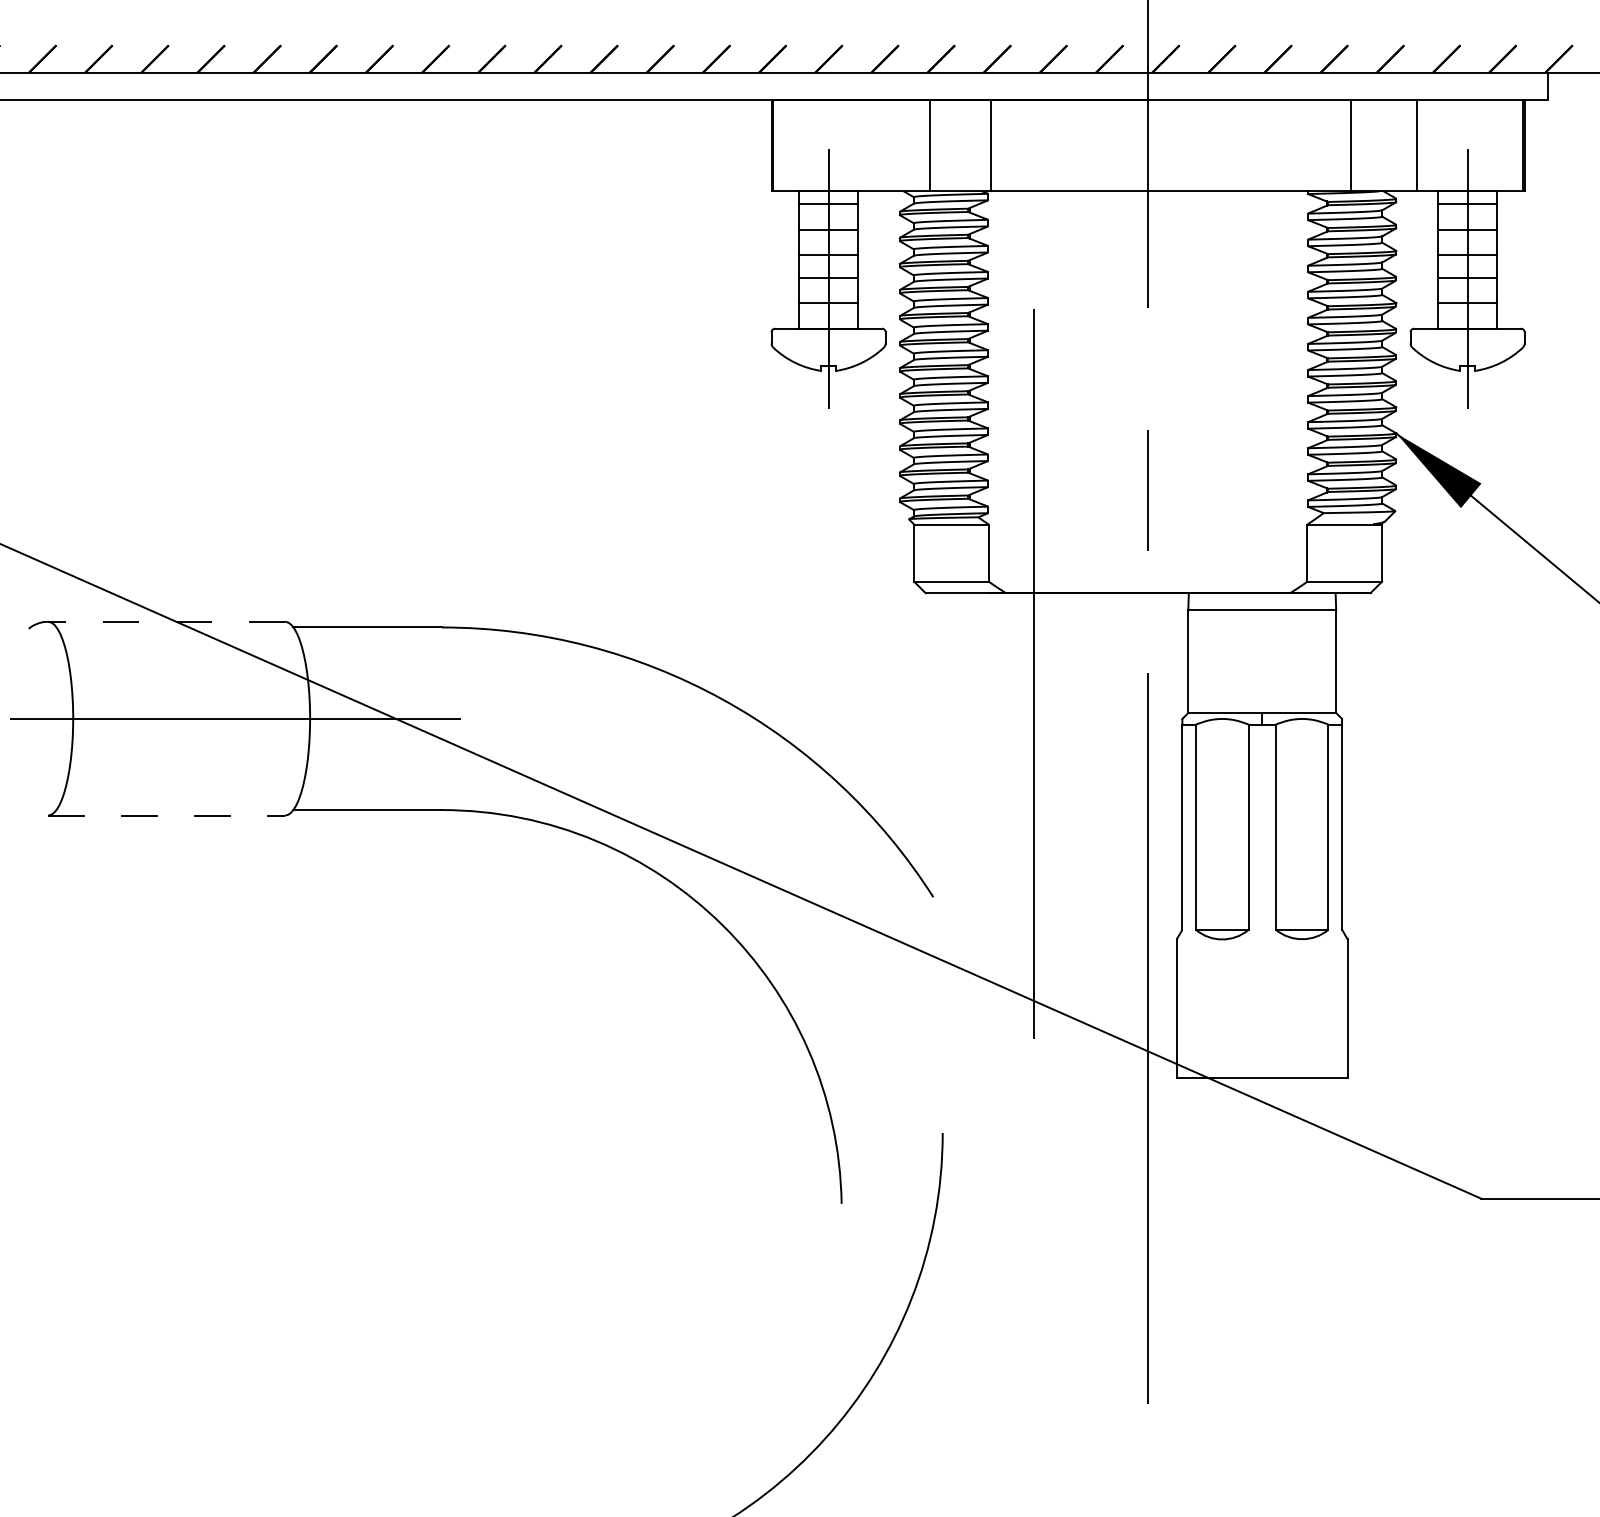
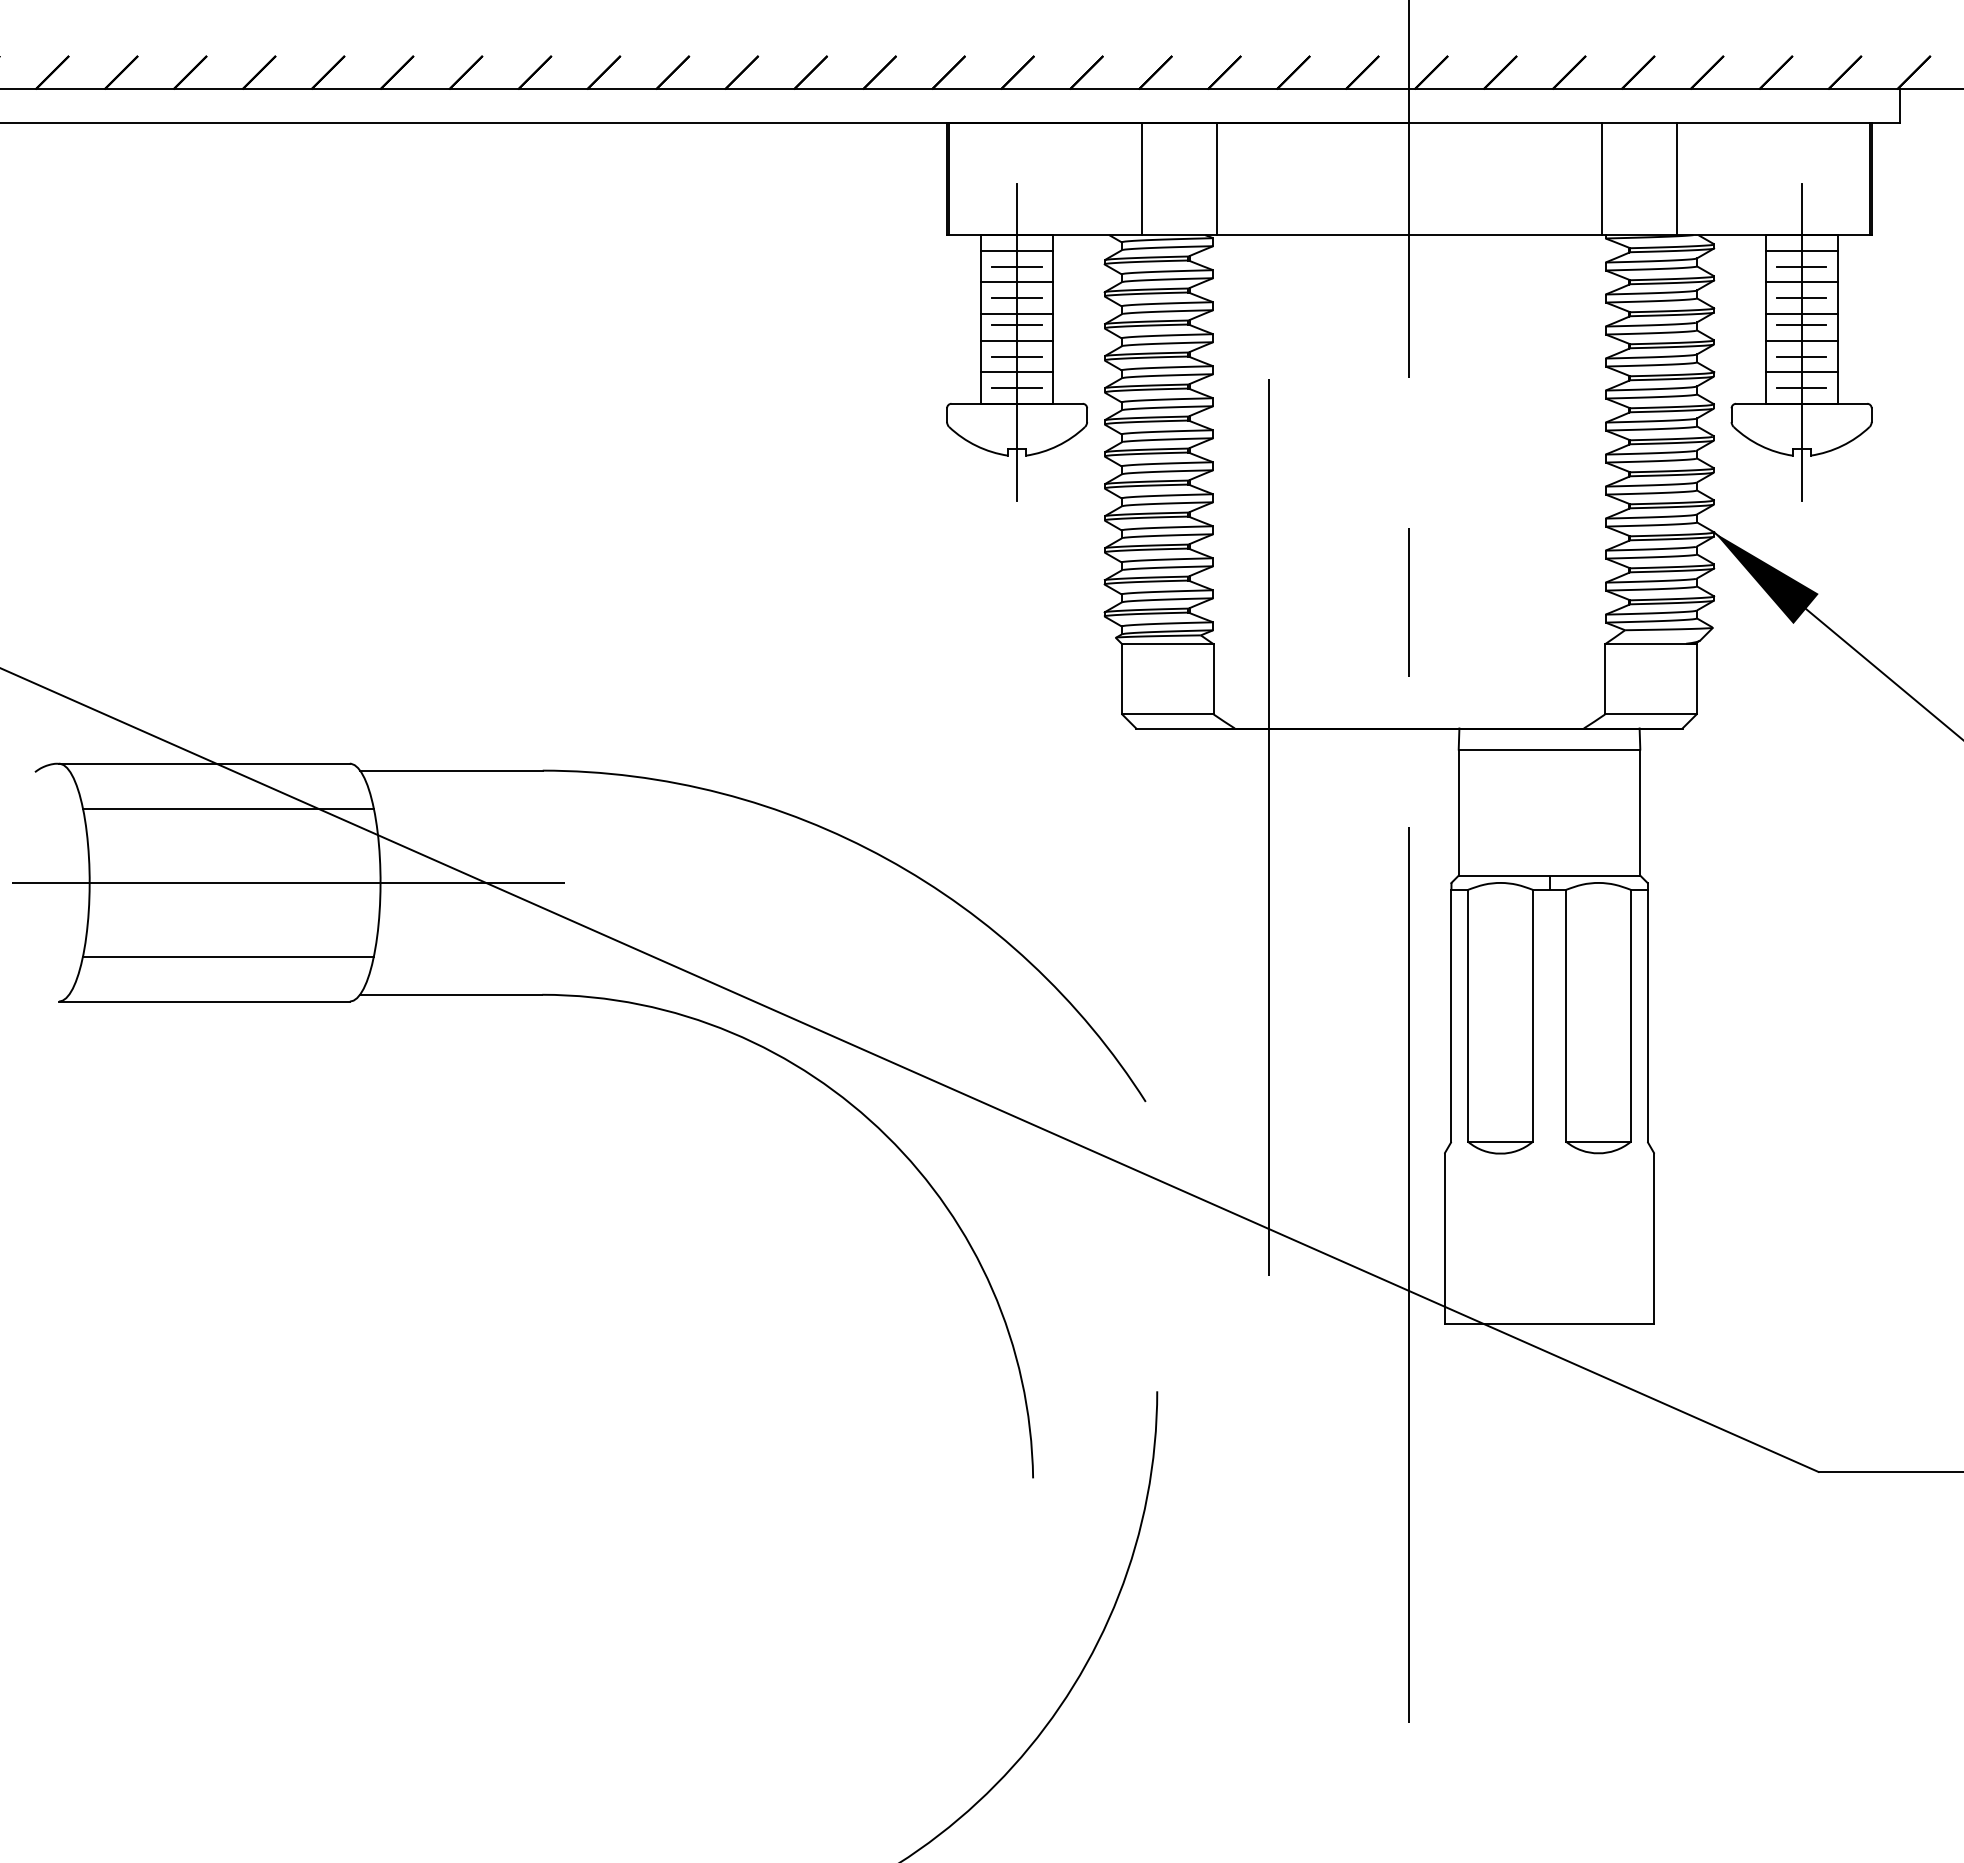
line: (1351, 145) -> (1602, 179), moved
line: (1416, 145) -> (1677, 179), moved
line: (828, 216) -> (1016, 266), added
line: (1467, 216) -> (1801, 266), added
line: (828, 242) -> (1016, 297), added
line: (1467, 242) -> (1801, 297), added
line: (828, 264) -> (1016, 325), added
line: (1467, 264) -> (1801, 325), added
line: (828, 290) -> (1016, 356), added
line: (1467, 290) -> (1801, 356), added
line: (828, 316) -> (1016, 388), added
line: (1467, 316) -> (1801, 388), added
line: (165, 621) -> (203, 763), dashed -> solid
line: (185, 658) -> (227, 808), added
line: (185, 778) -> (227, 956), added
line: (166, 815) -> (204, 1001), dashed -> solid

